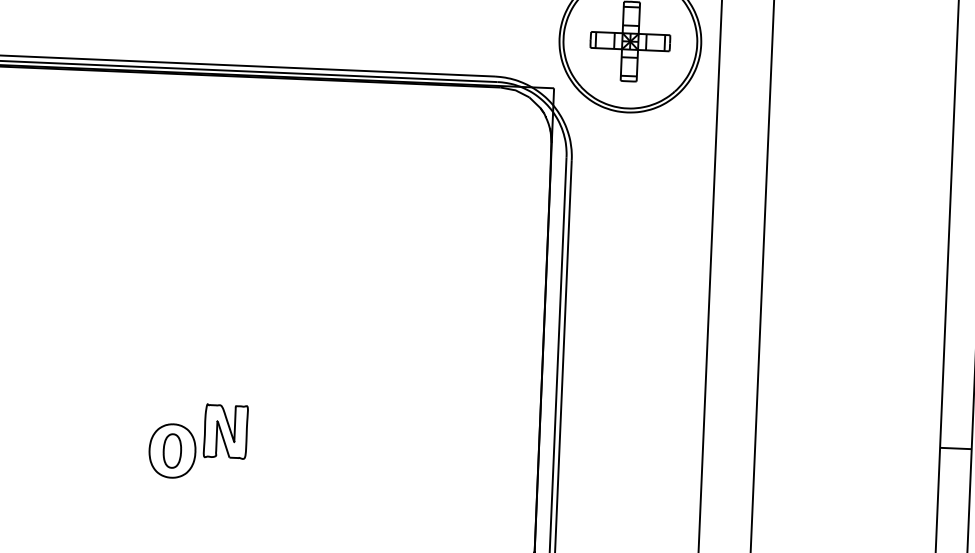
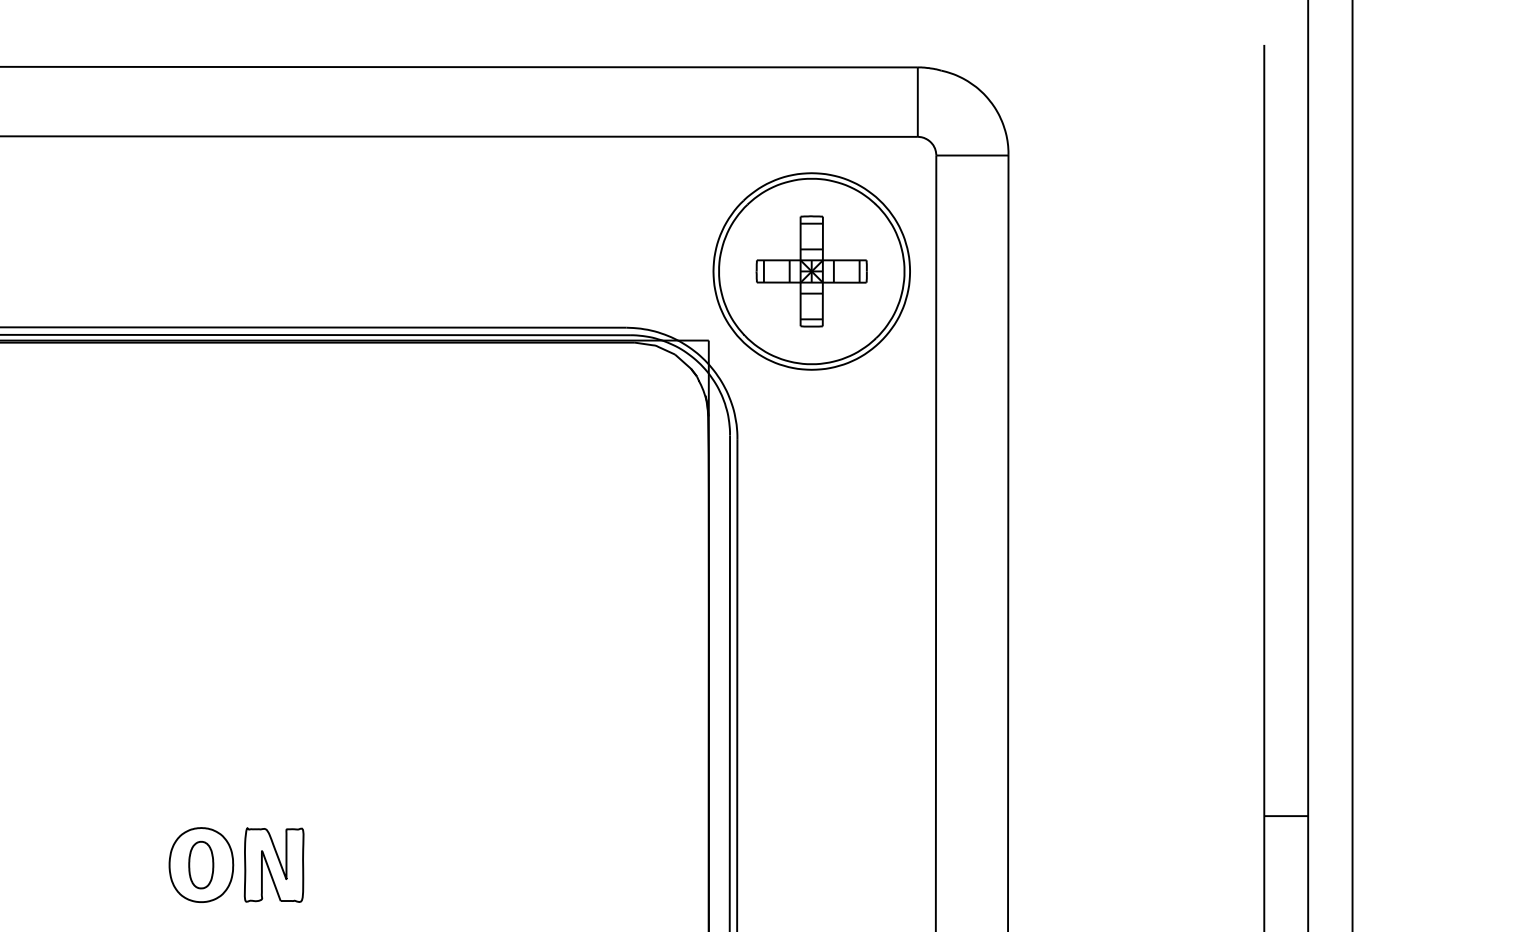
part: (225, 431) -> (273, 864), moved

